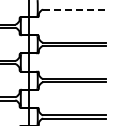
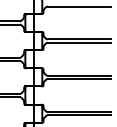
line: (74, 9) -> (79, 6), dashed -> solid

